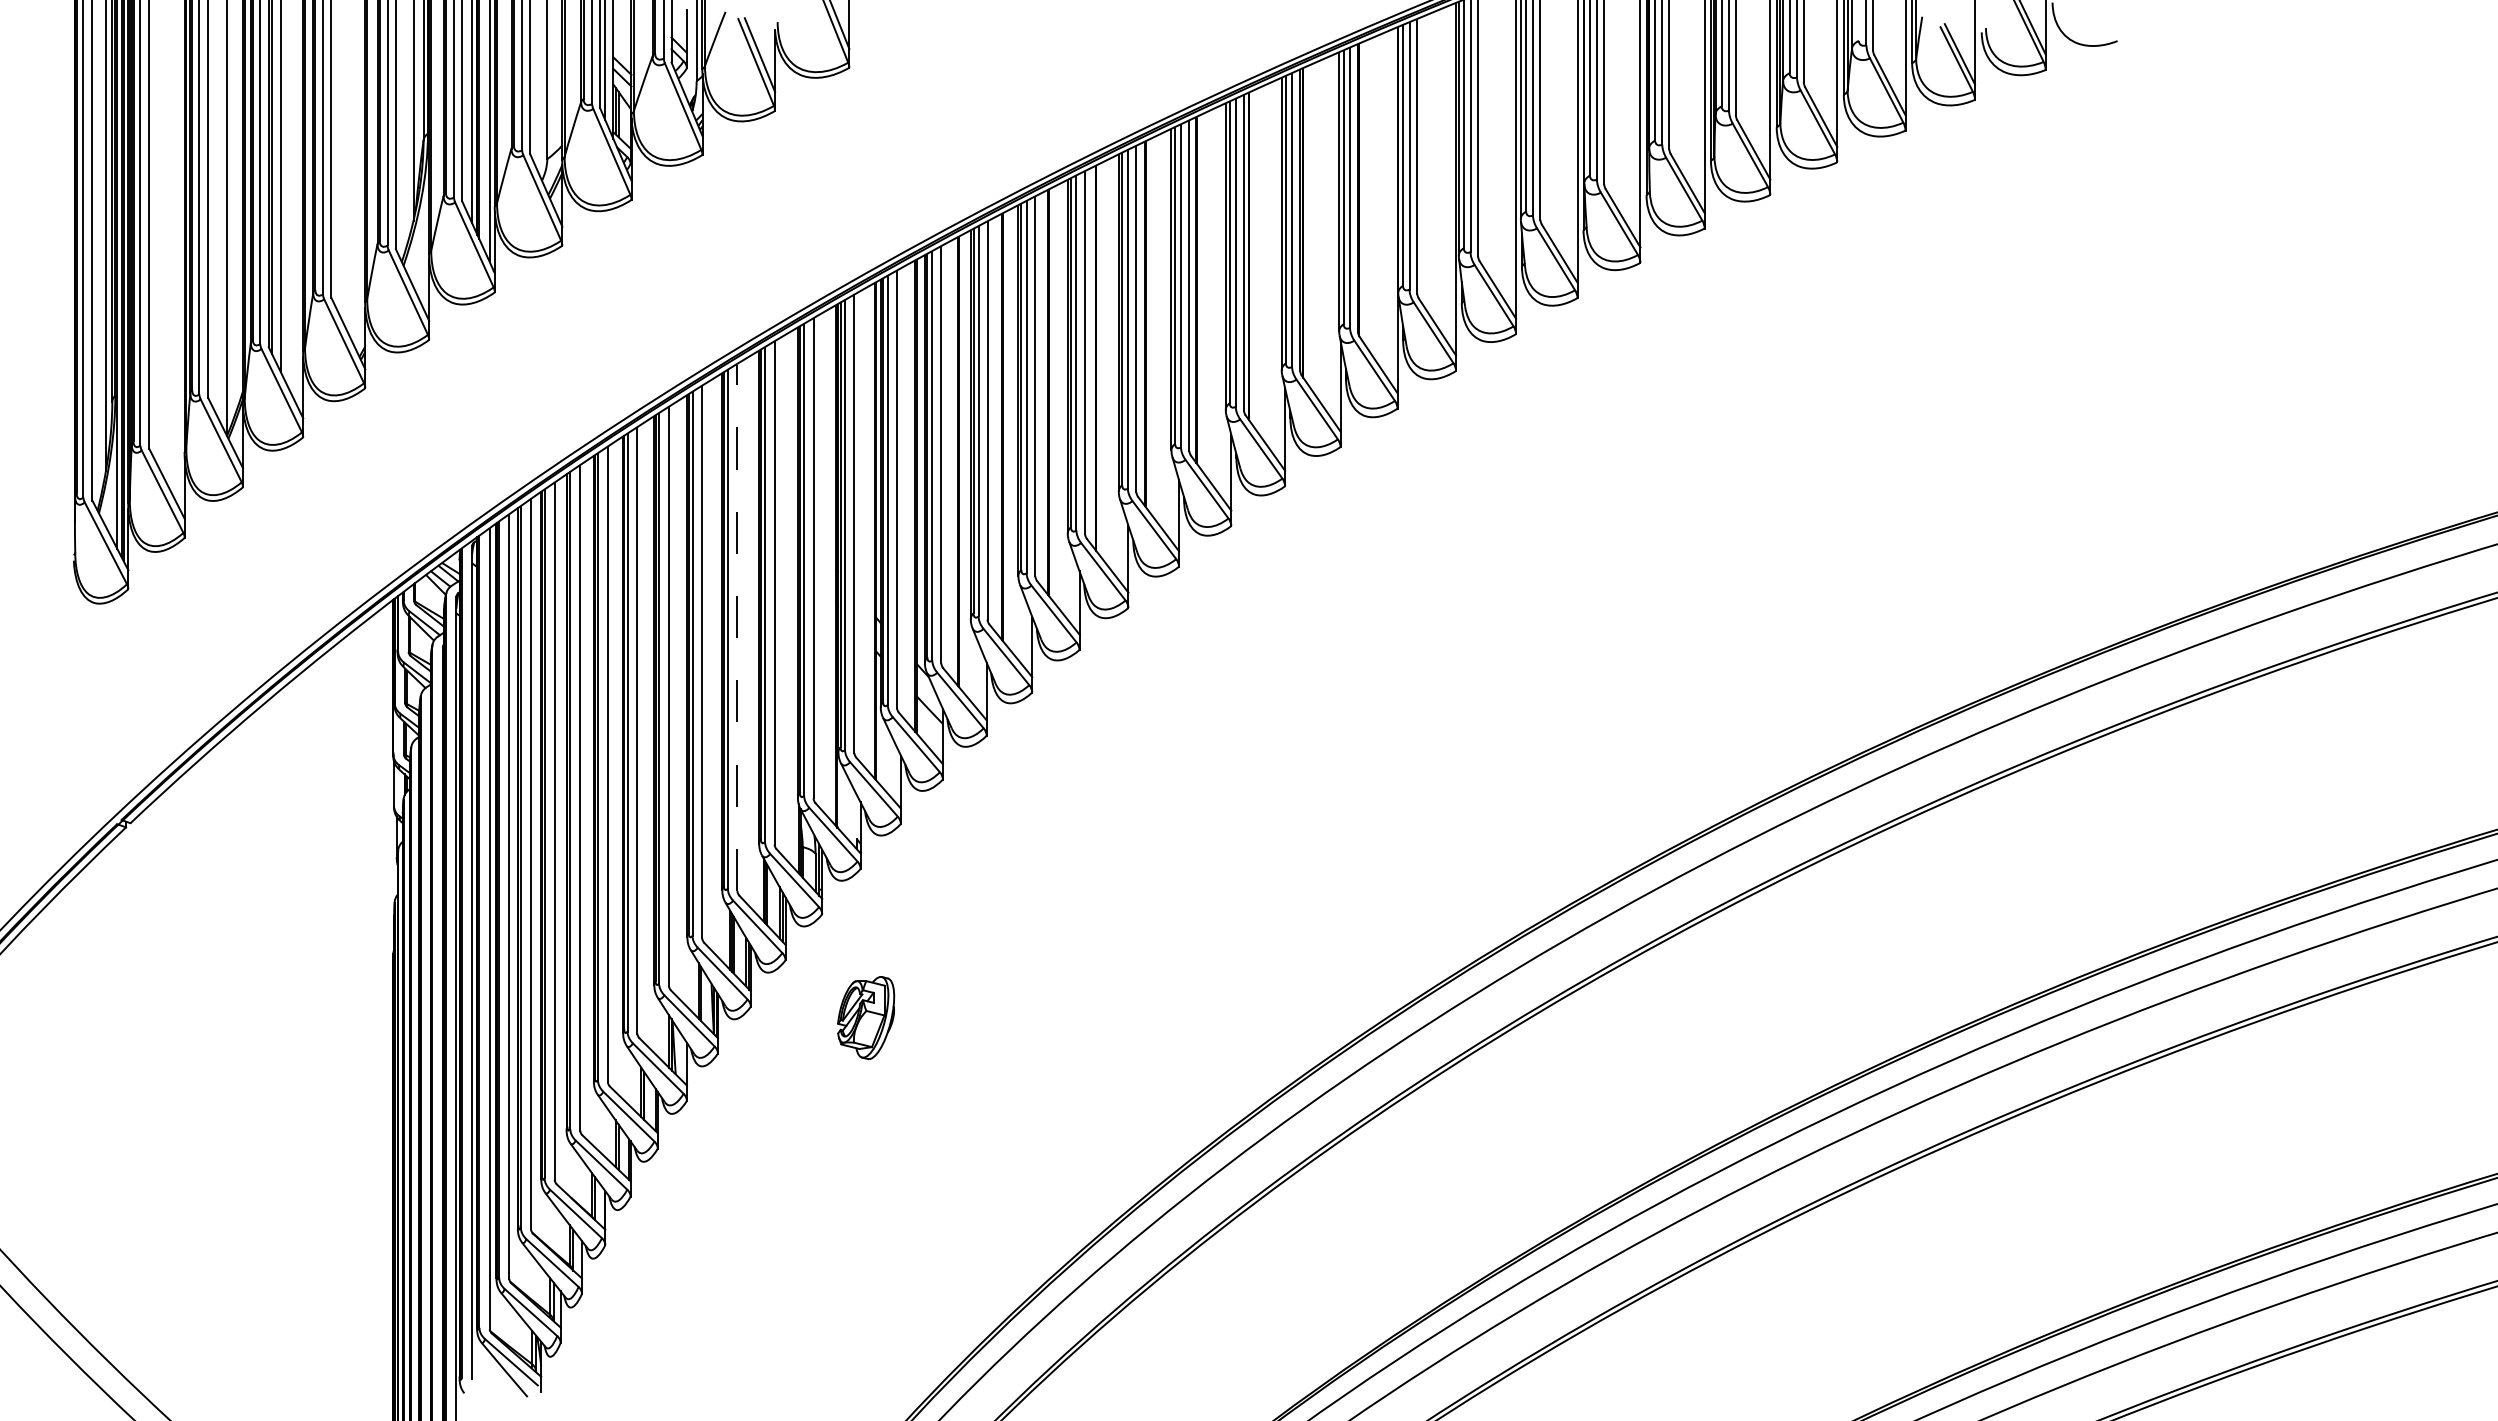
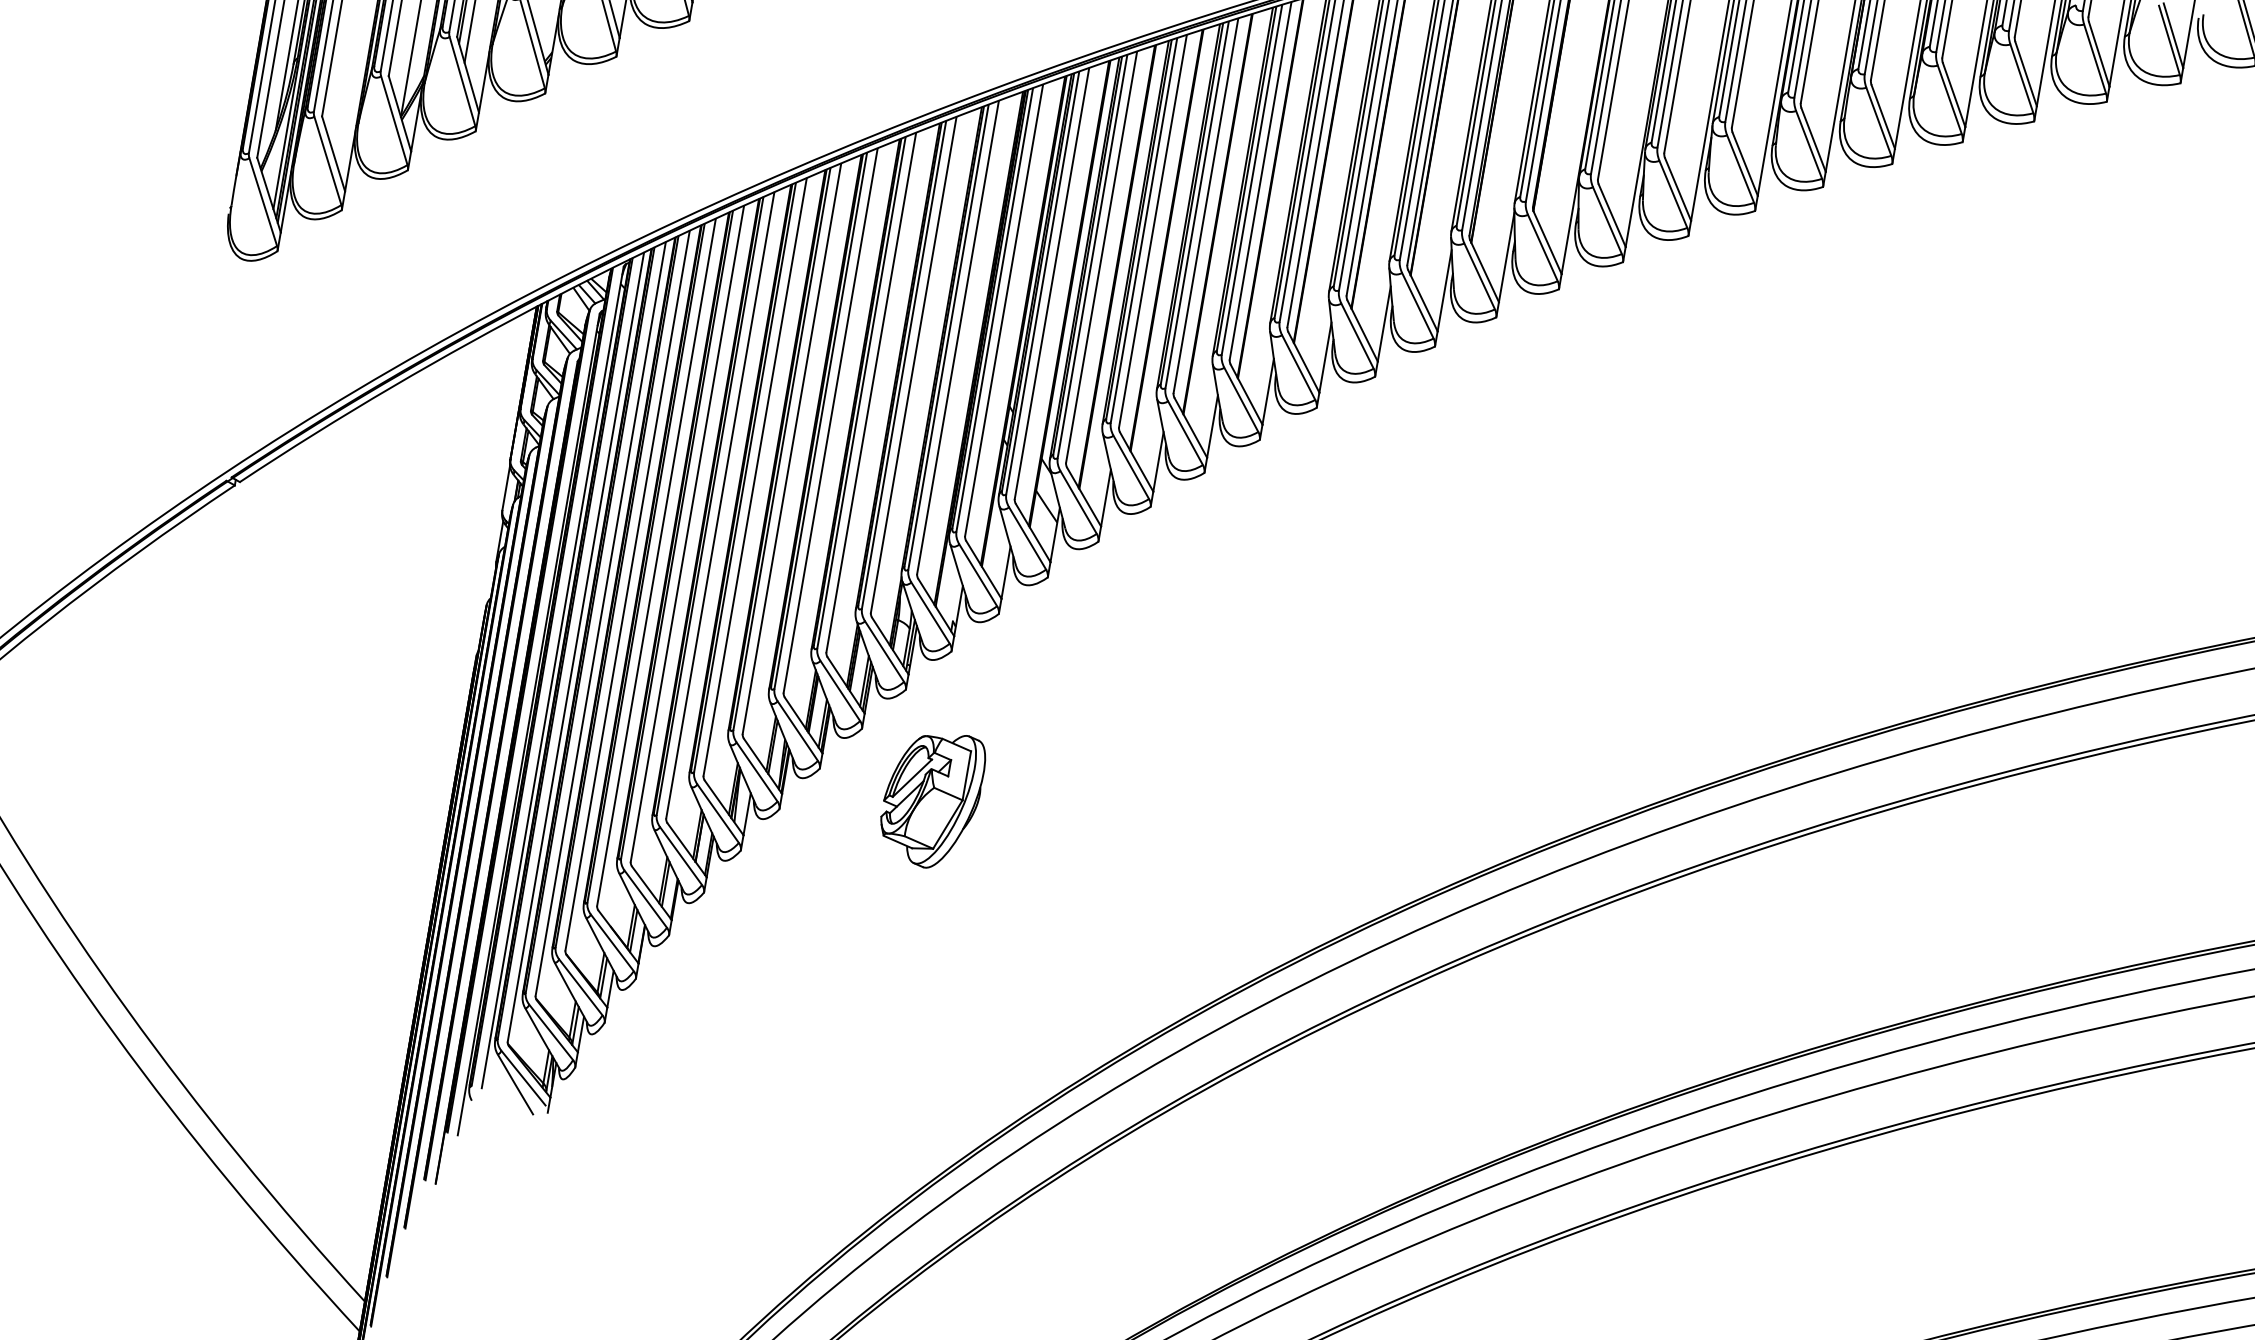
line: (737, 627) -> (871, 392), dashed -> solid
part: (865, 1017) -> (931, 798), size x1.67

